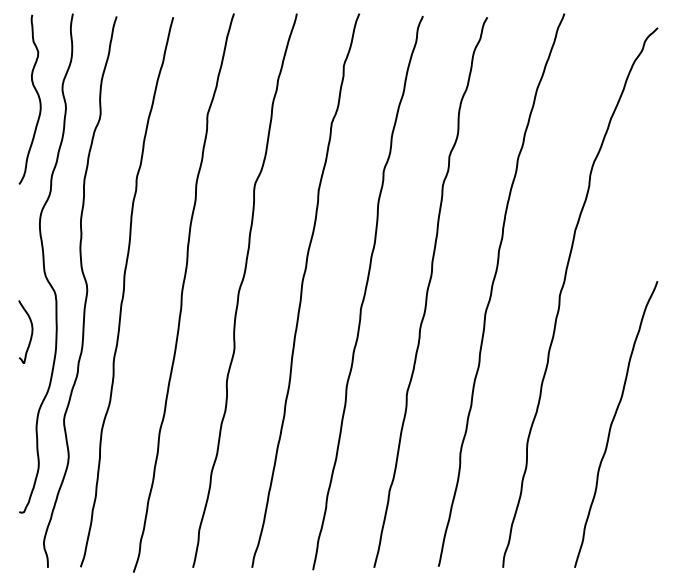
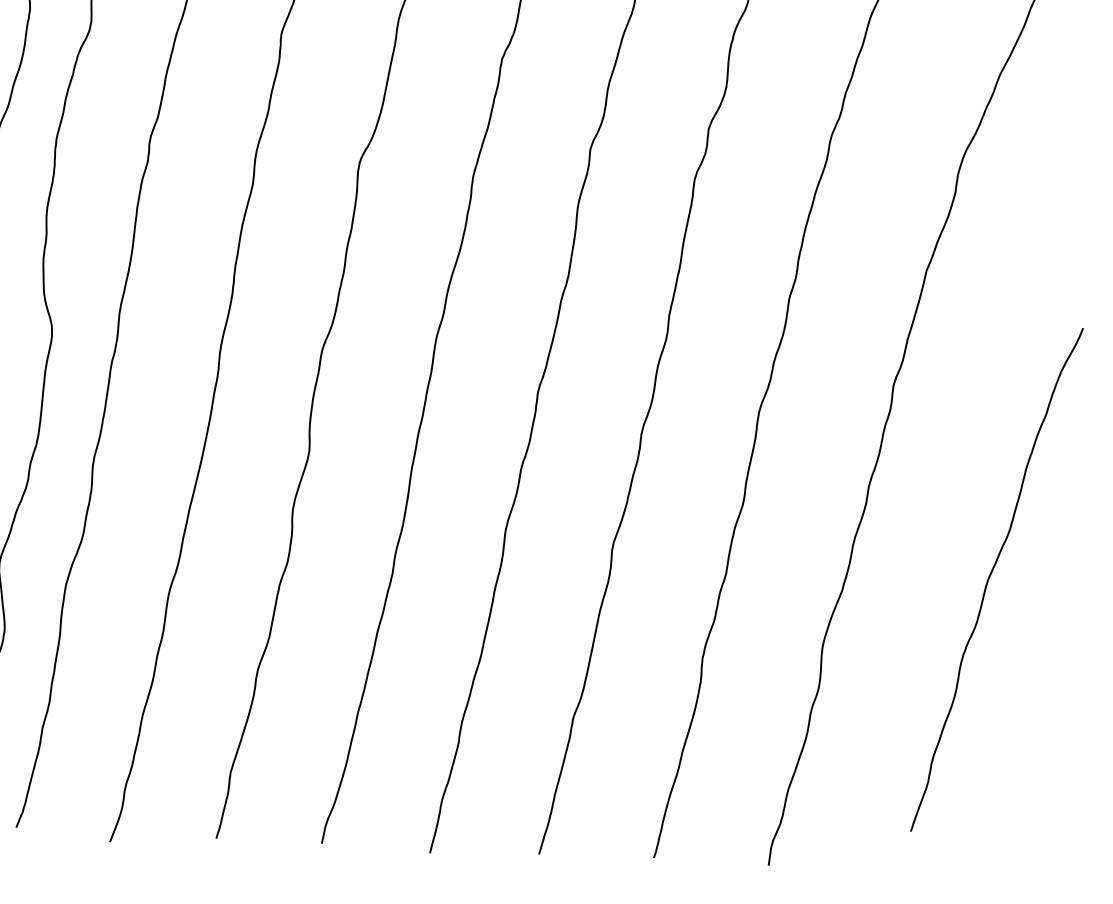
curve: (613, 422) -> (992, 576), moved

